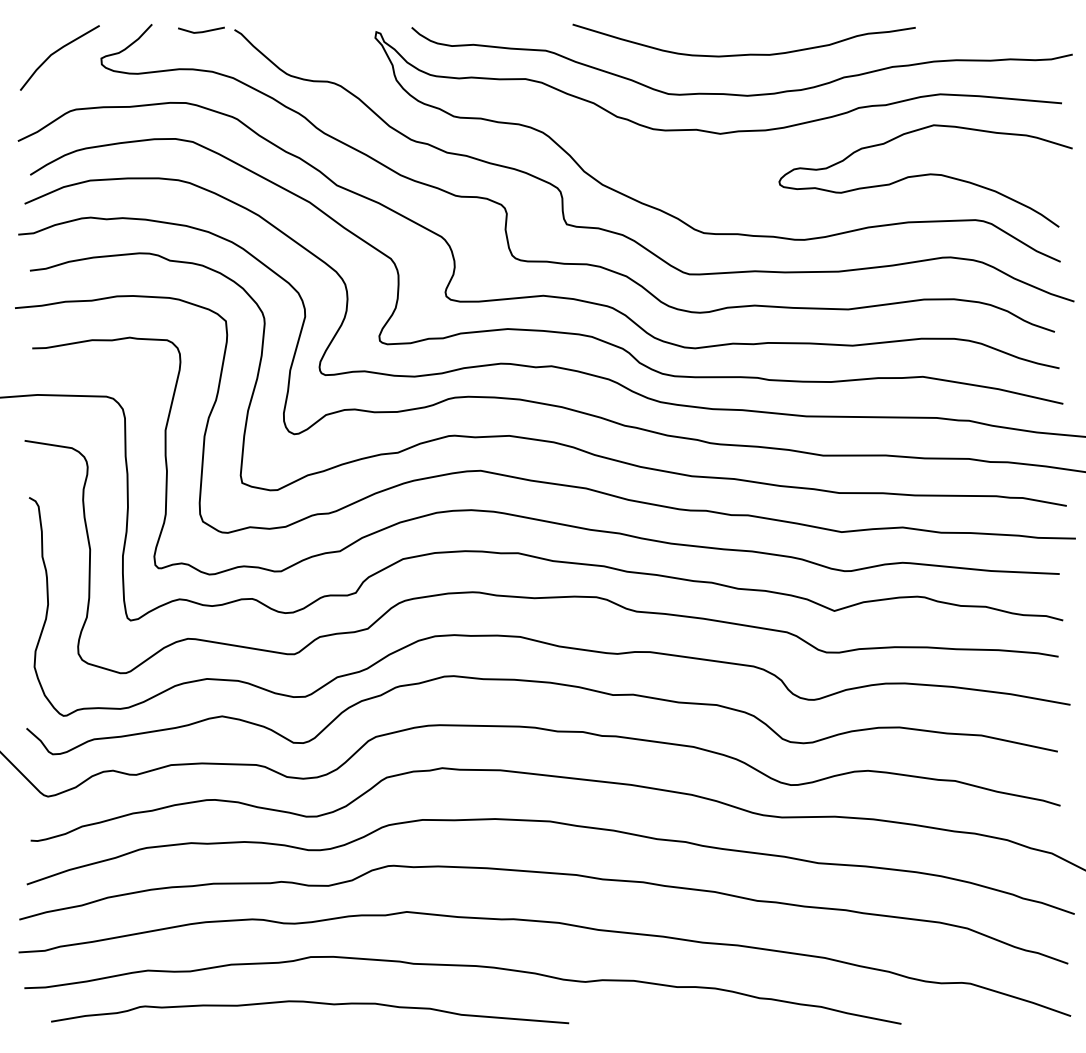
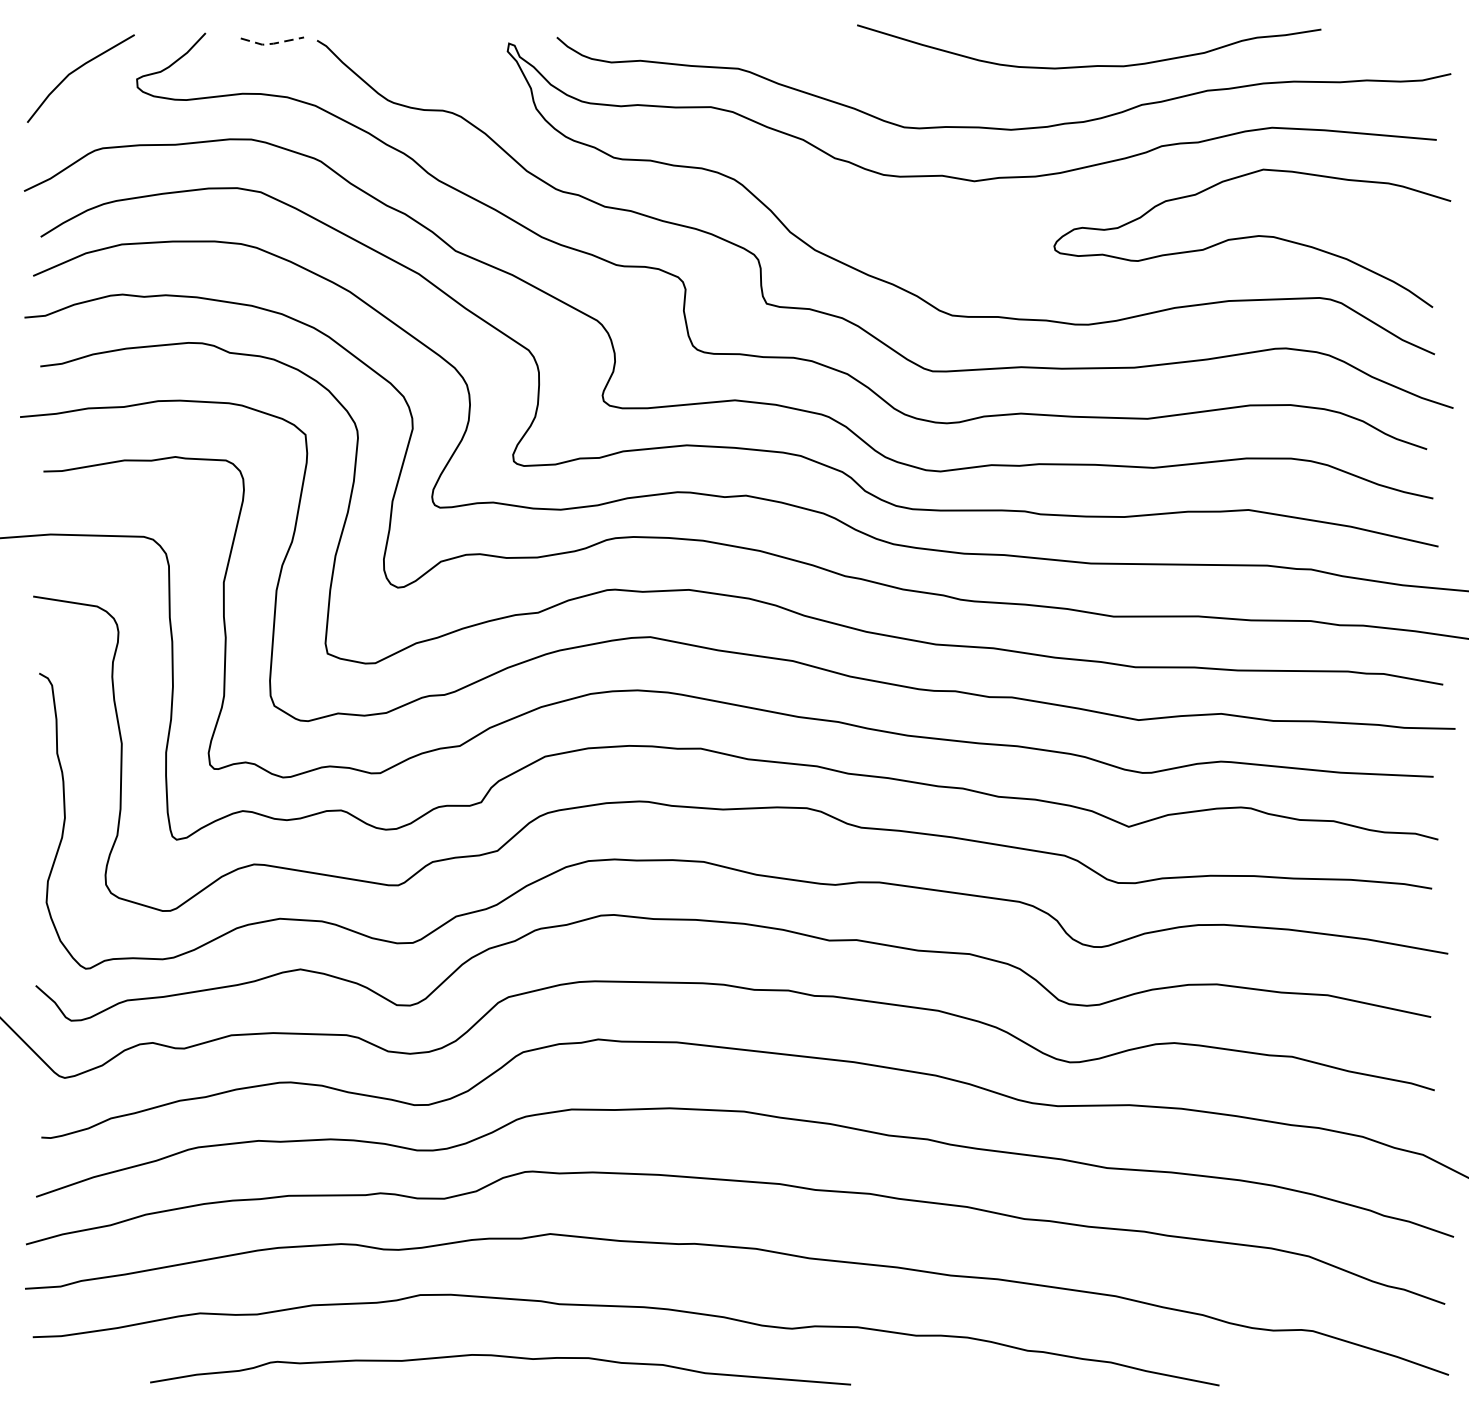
line: (201, 32) -> (272, 44), solid -> dashed
curve: (748, 53) -> (1095, 64), moved
curve: (310, 1003) -> (501, 1357), moved

